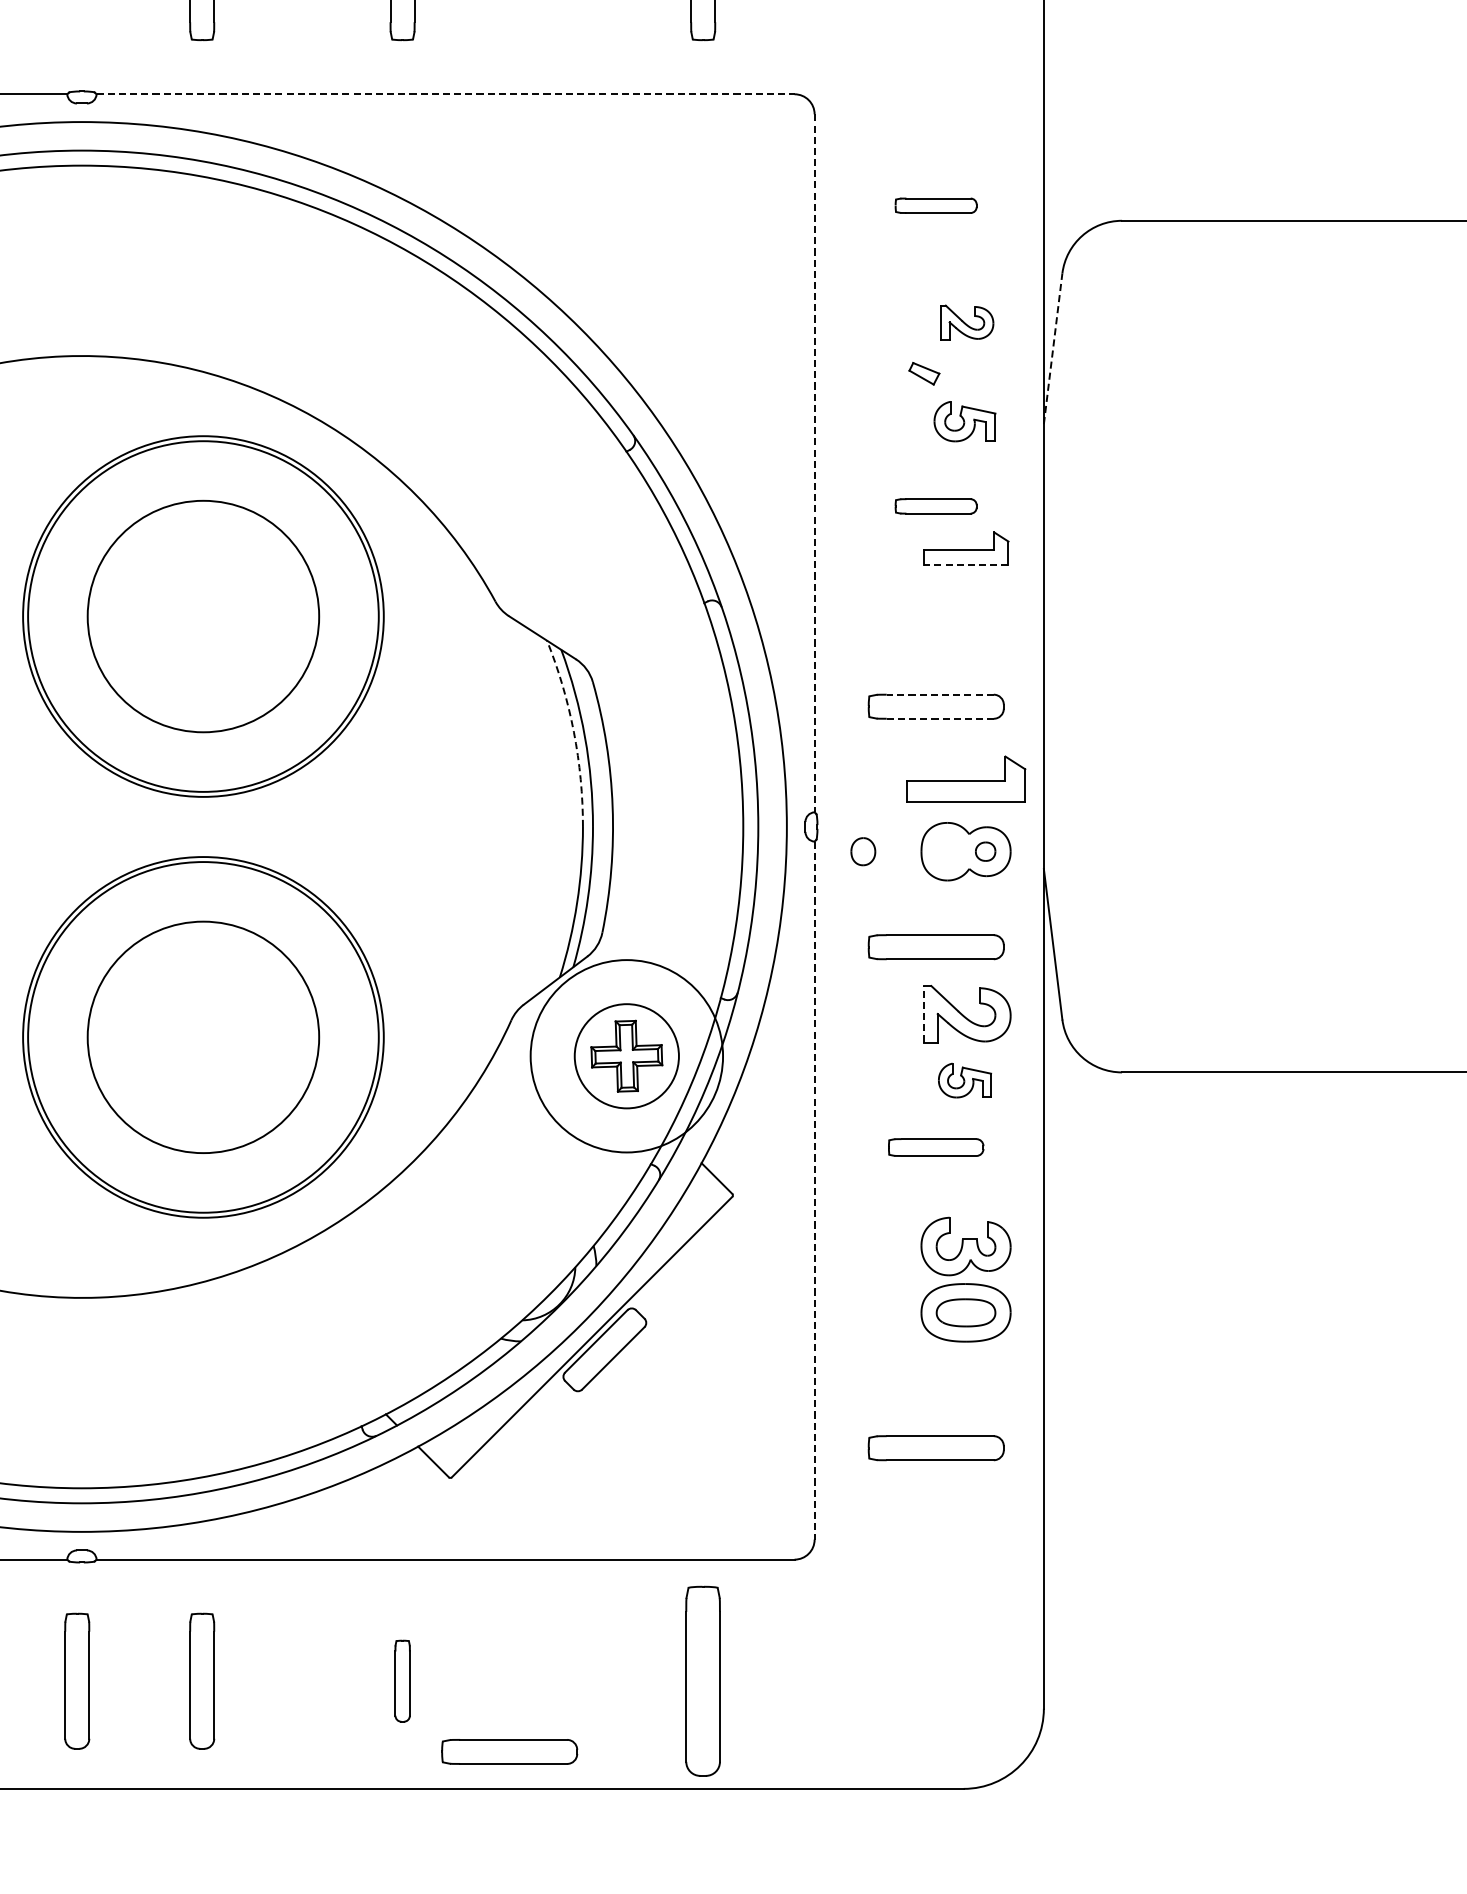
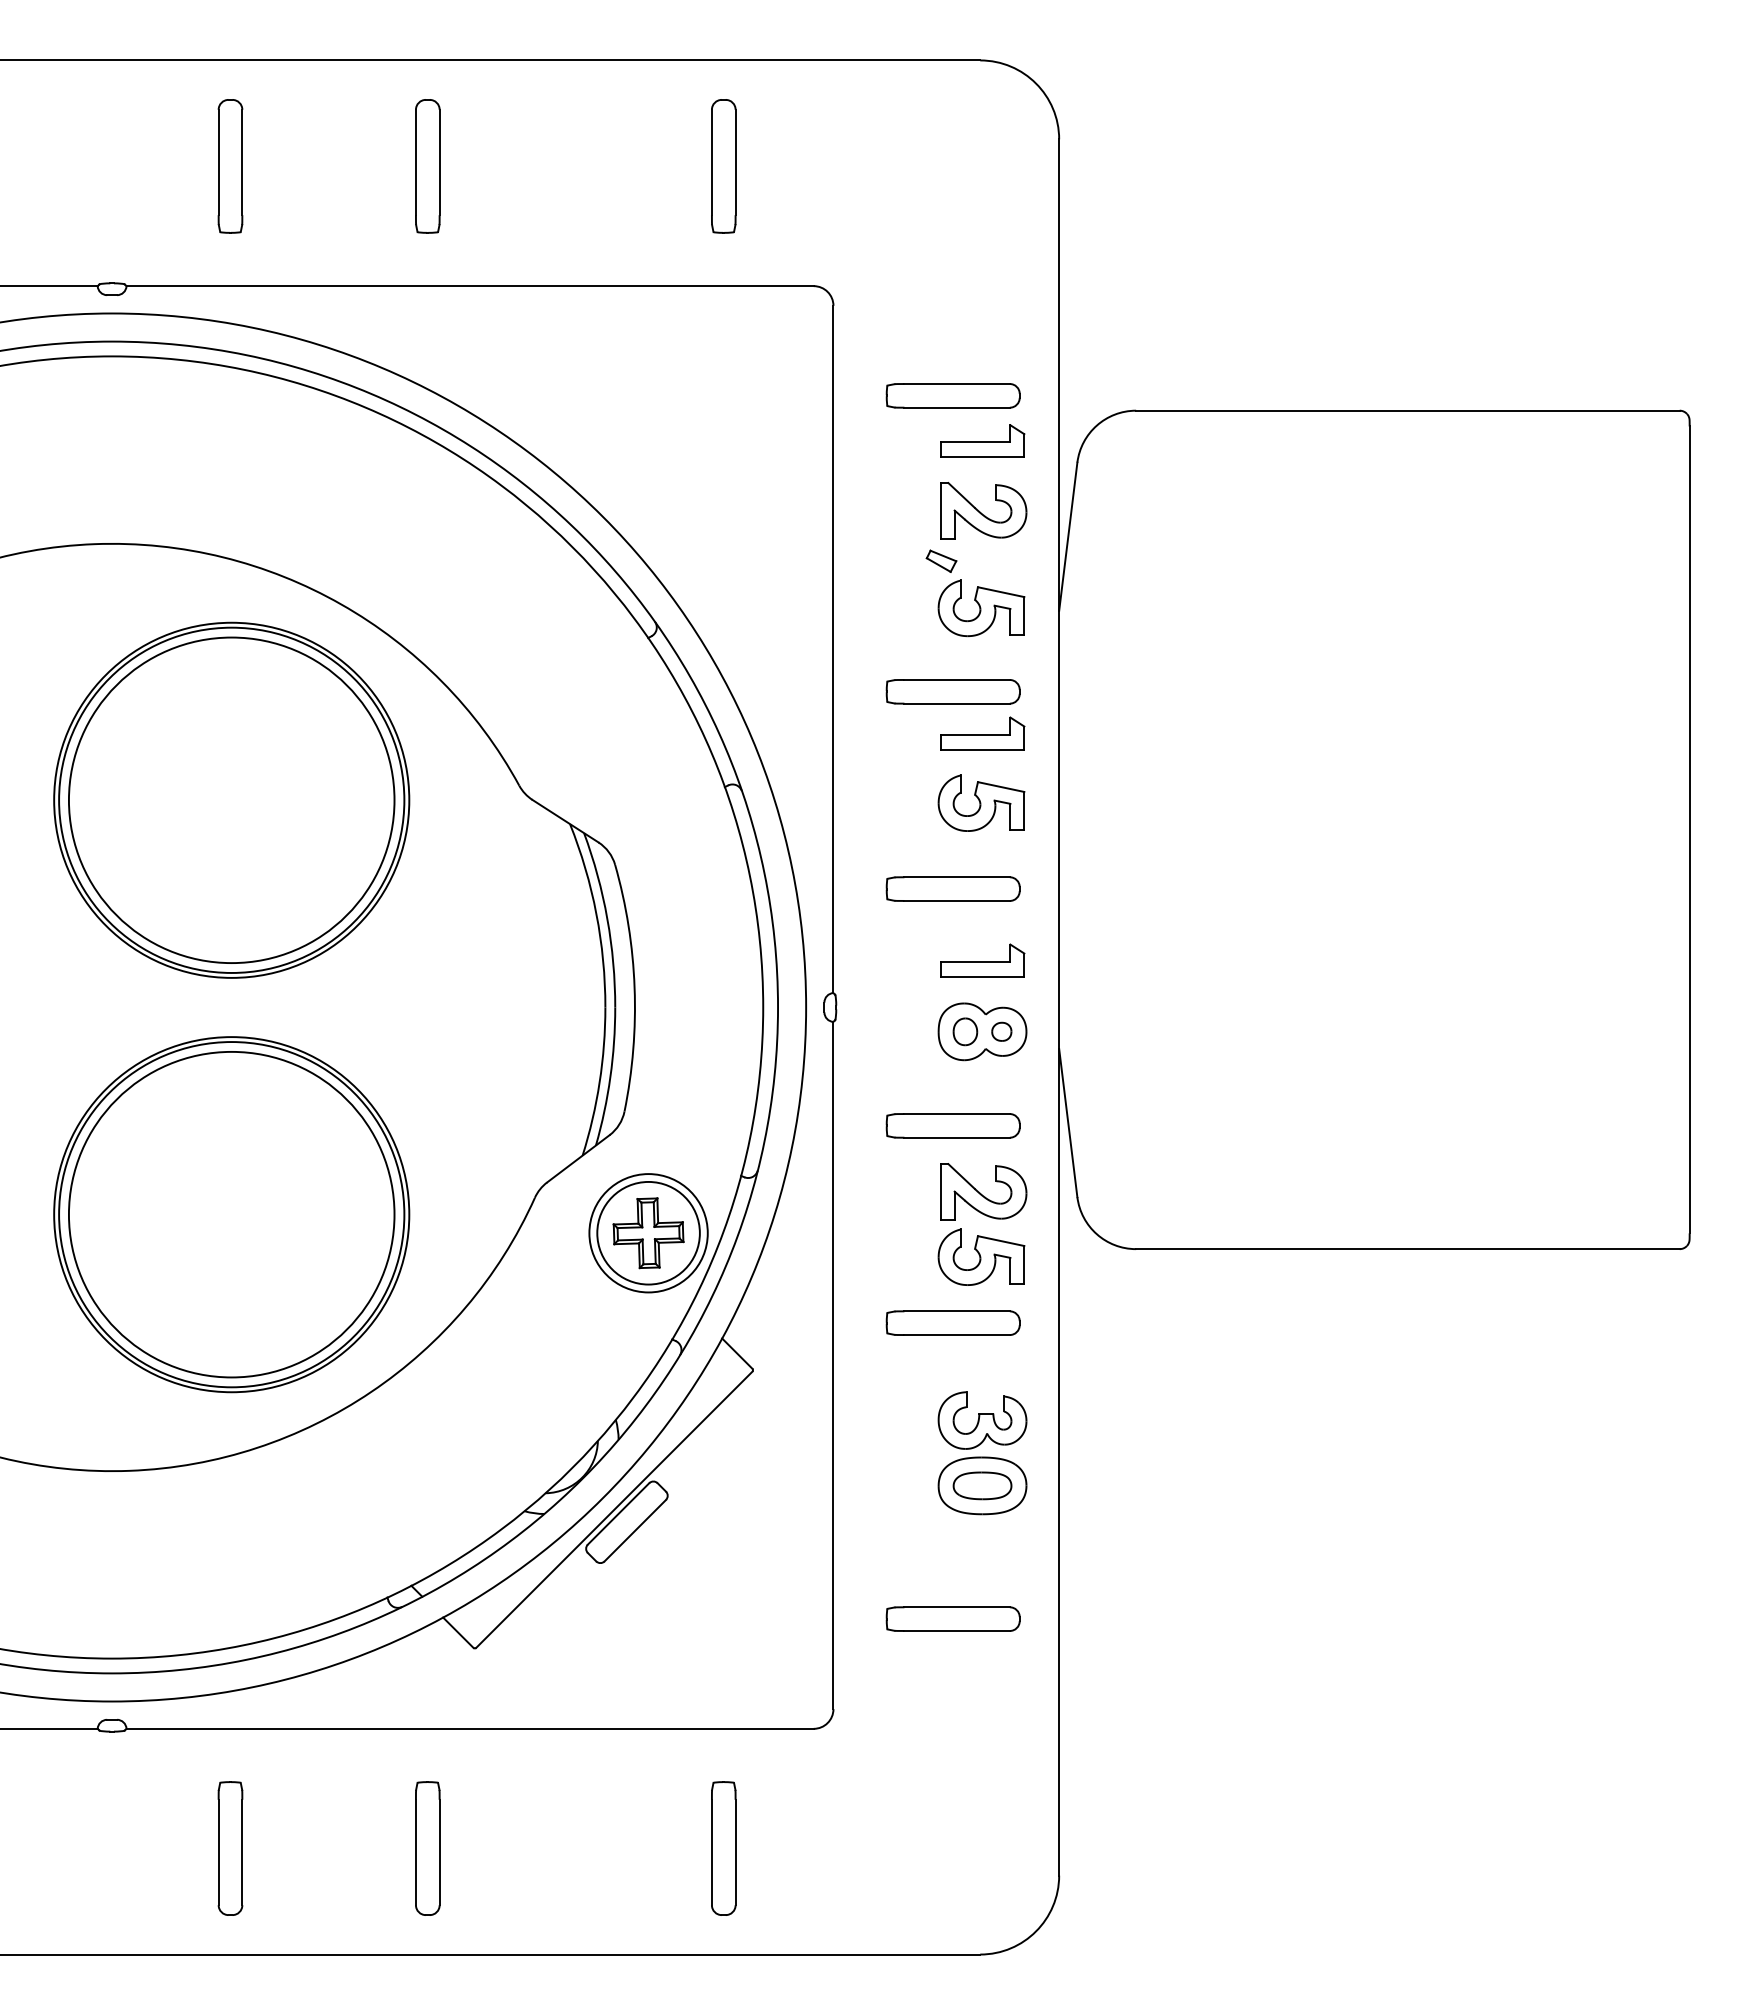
line: (445, 94) -> (470, 286), dashed -> solid
part: (935, 205) -> (952, 395), size x1.67
part: (966, 251) -> (982, 440), added
part: (967, 322) -> (983, 510), size x1.67
line: (1053, 348) -> (1068, 536), dashed -> solid
part: (964, 421) -> (981, 608), size x1.43
line: (814, 463) -> (833, 649), dashed -> solid
part: (935, 506) -> (952, 691), size x1.67
line: (966, 564) -> (982, 749), dashed -> solid
circle: (203, 616) -> (231, 800), size x1.43
part: (964, 618) -> (981, 802), added
line: (940, 694) -> (957, 877), dashed -> solid
line: (940, 718) -> (957, 900), dashed -> solid
arc: (573, 732) -> (596, 914), dashed -> solid
part: (966, 779) -> (982, 960), size x0.71
part: (863, 851) -> (965, 1031), moved
line: (923, 1013) -> (940, 1191), dashed -> solid
circle: (203, 1037) -> (231, 1214), size x1.43
circle: (626, 1056) -> (648, 1233), size x0.62
part: (964, 1079) -> (981, 1256), size x1.67
part: (935, 1146) -> (952, 1322), size x1.43
line: (814, 1190) -> (833, 1365), dashed -> solid
part: (77, 1681) -> (107, 1848), removed
part: (402, 1681) -> (427, 1848), size x1.67
part: (702, 1681) -> (723, 1848), size x0.71
part: (508, 1751) -> (532, 1917), removed

